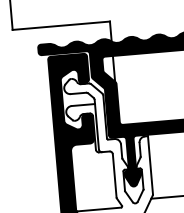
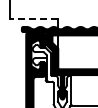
line: (60, 25) -> (33, 18), solid -> dashed

